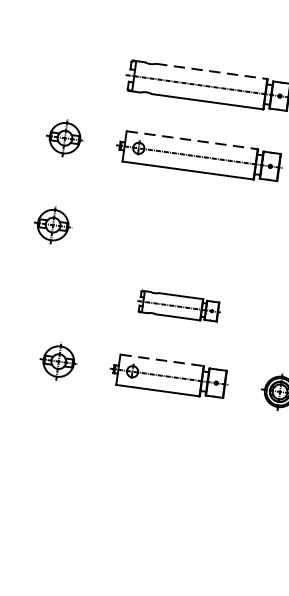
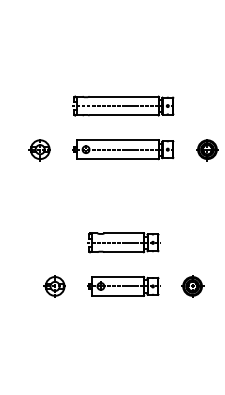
line: (212, 71) -> (124, 96), dashed -> solid
line: (191, 140) -> (117, 140), dashed -> solid
part: (51, 226) -> (39, 204), removed
part: (178, 305) -> (123, 242), size x1.43
line: (161, 361) -> (117, 277), dashed -> solid

